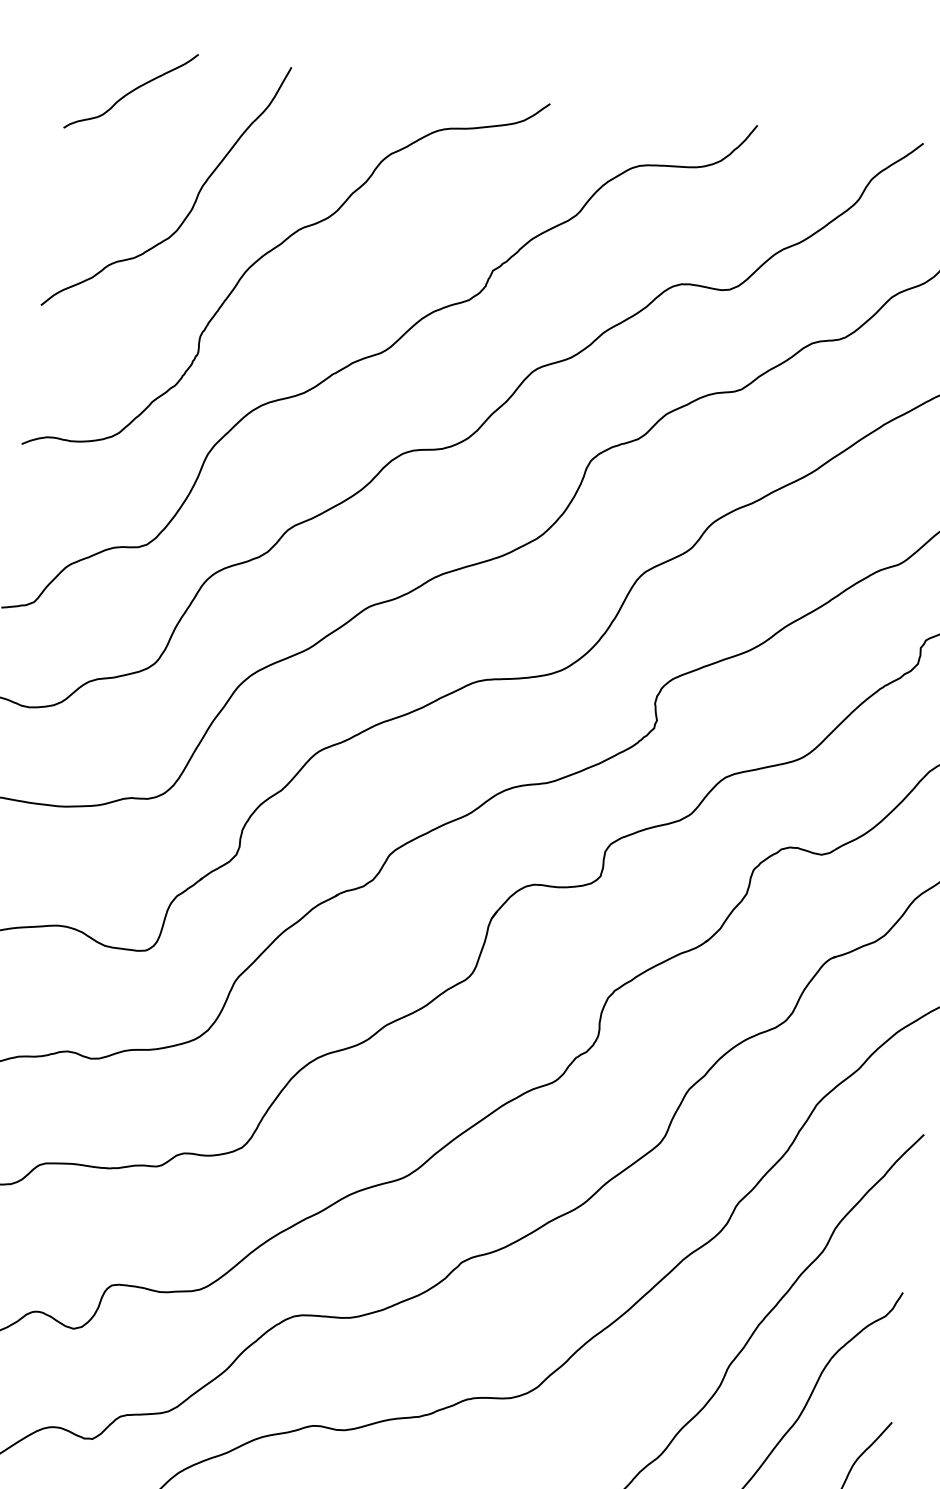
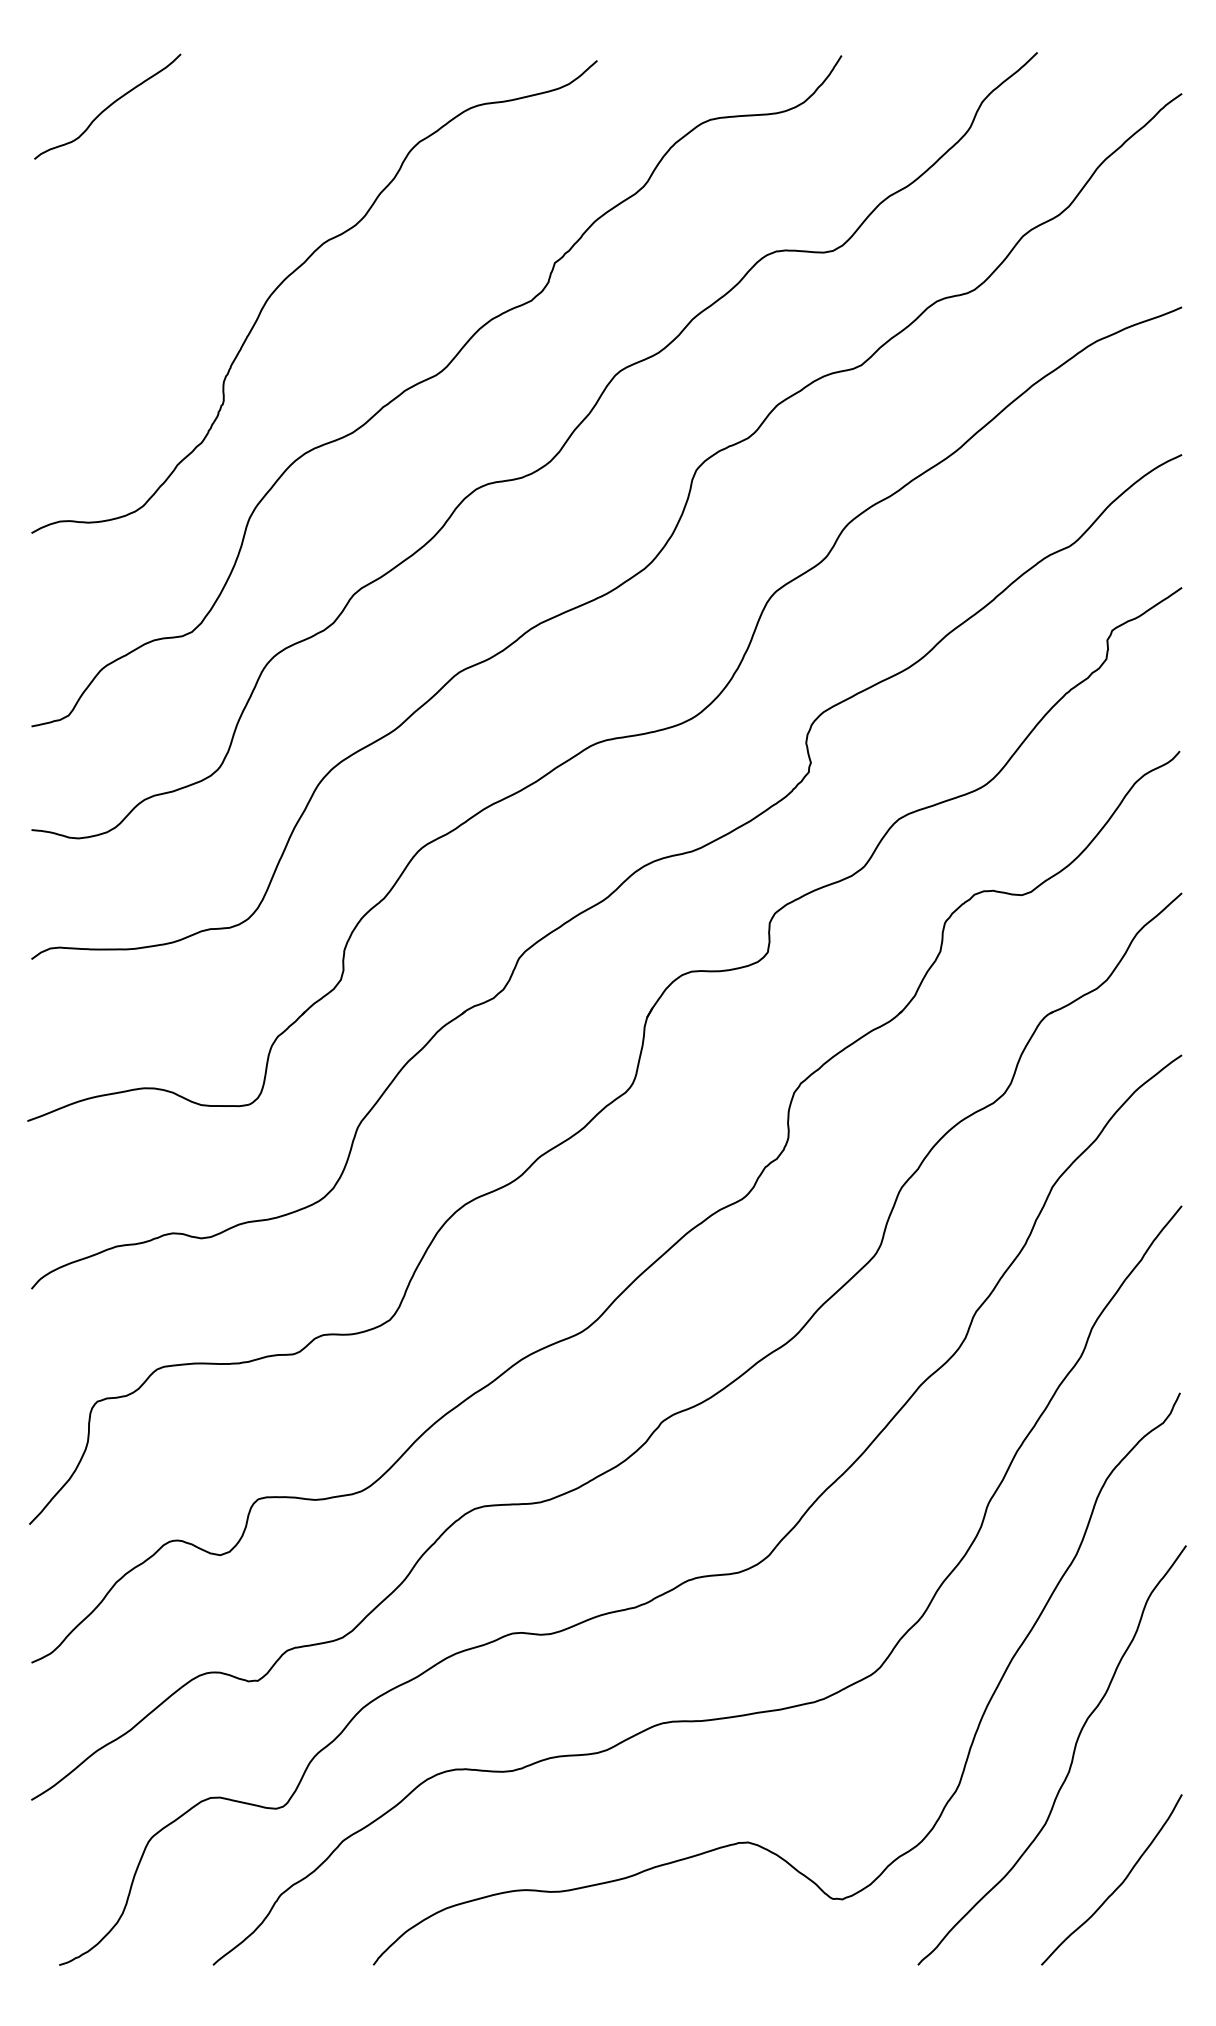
curve: (195, 197) -> (198, 221), removed

